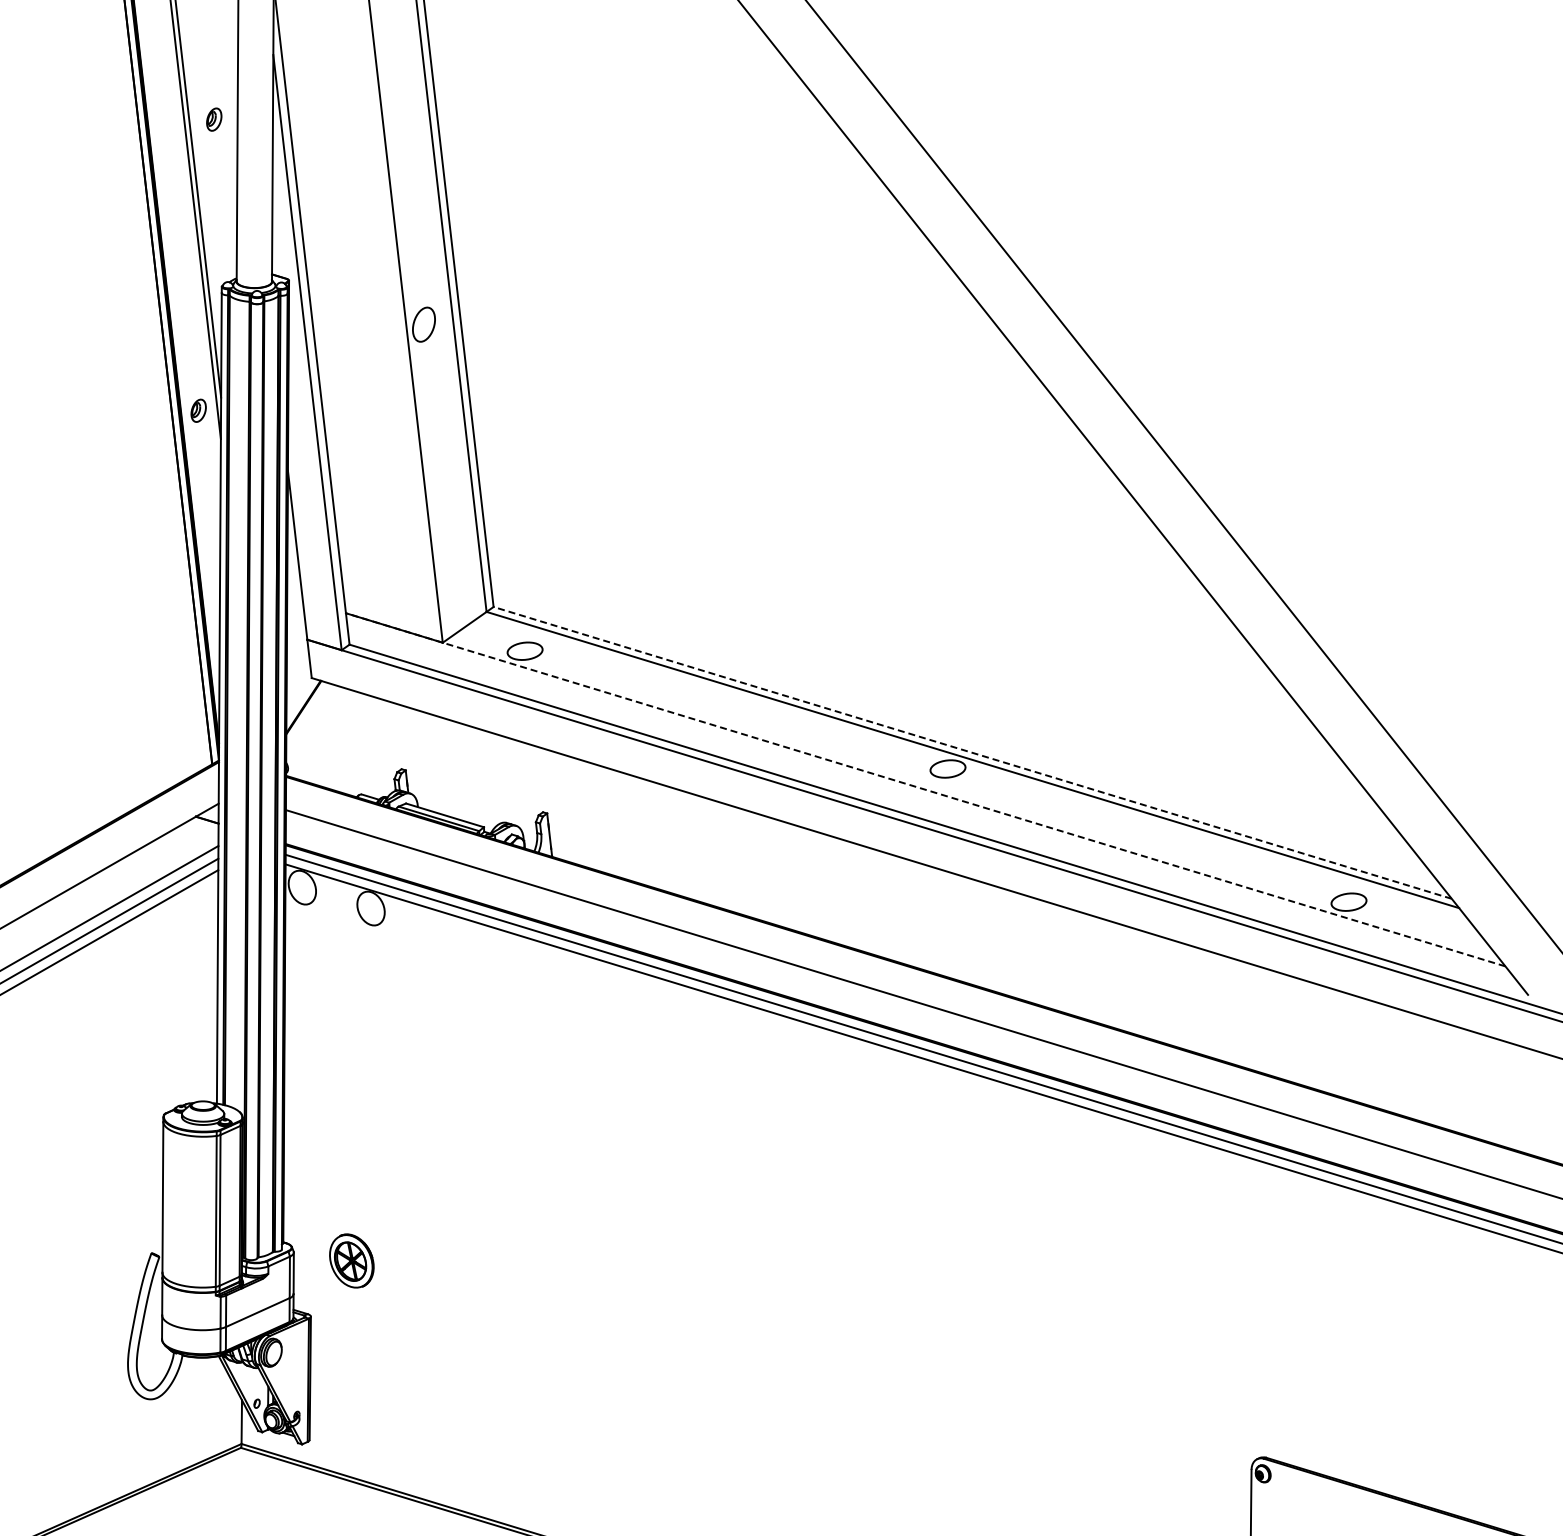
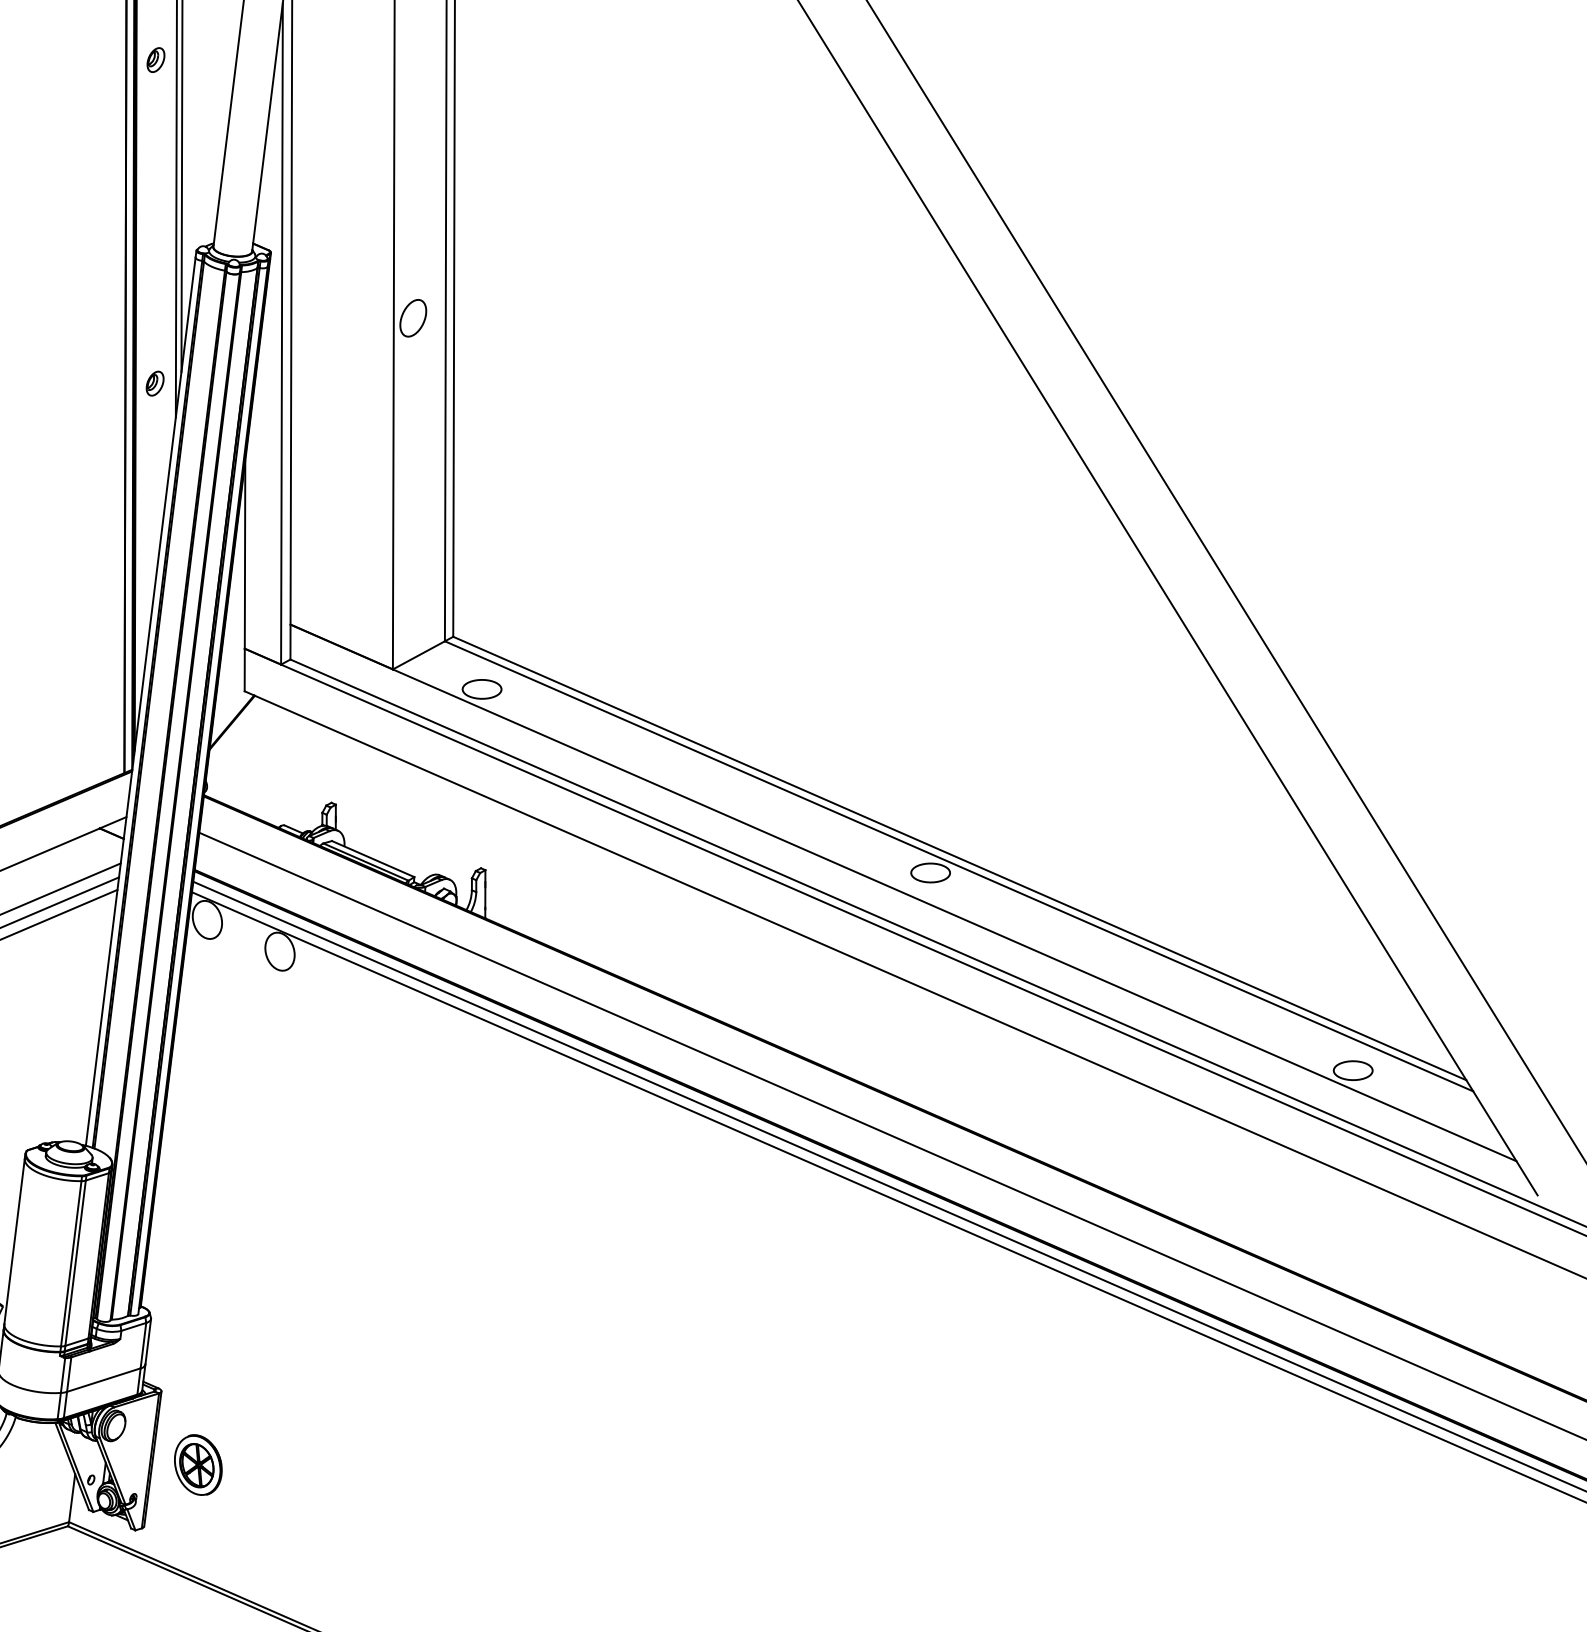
part: (214, 119) -> (156, 59), moved
line: (972, 752) -> (959, 858), dashed -> solid
line: (925, 789) -> (903, 892), dashed -> solid
part: (351, 1260) -> (198, 1464), moved

